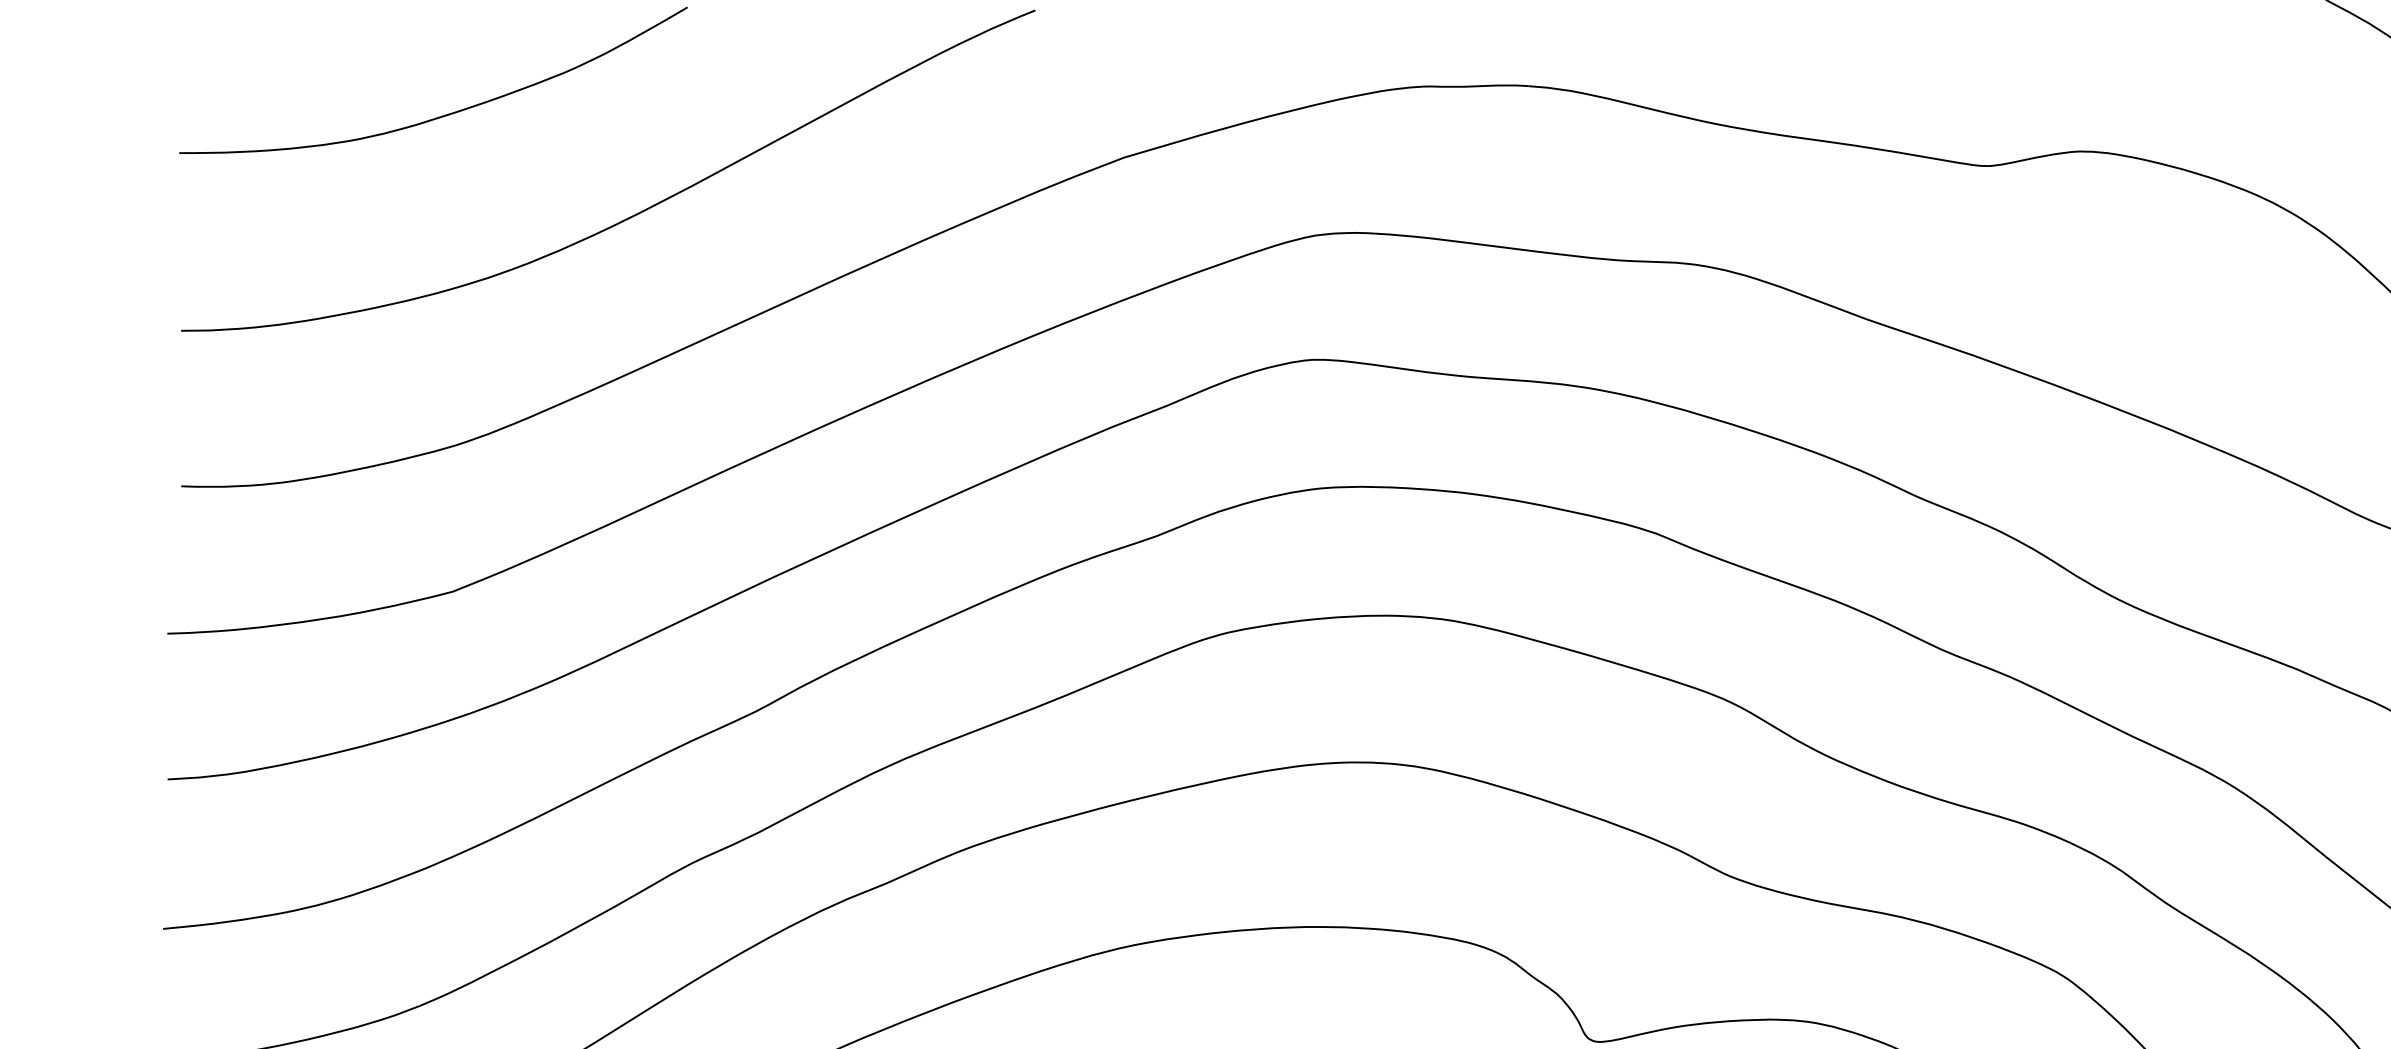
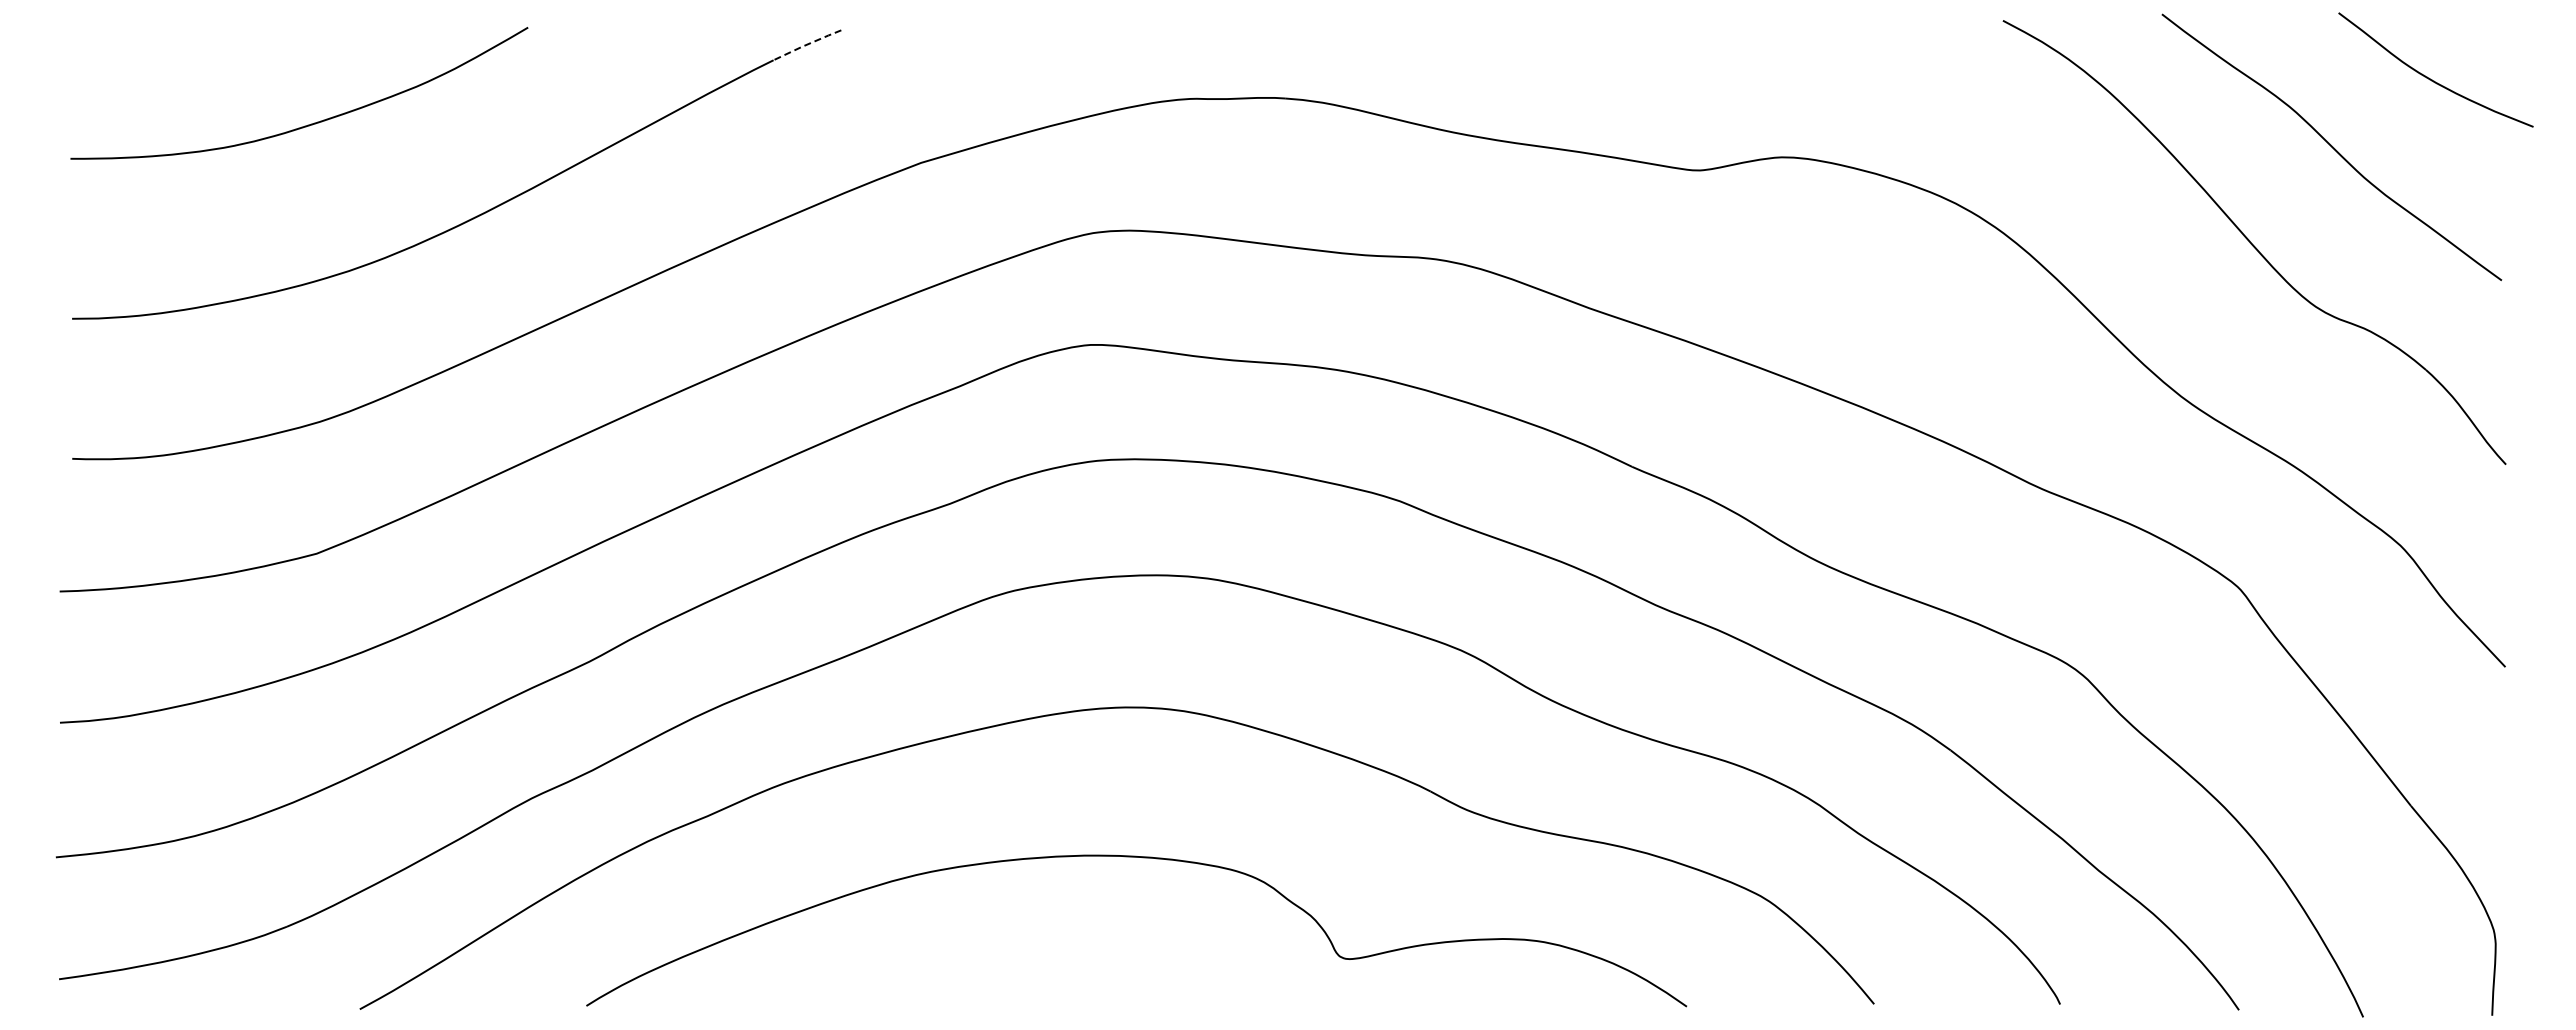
line: (997, 26) -> (807, 44), solid -> dashed

